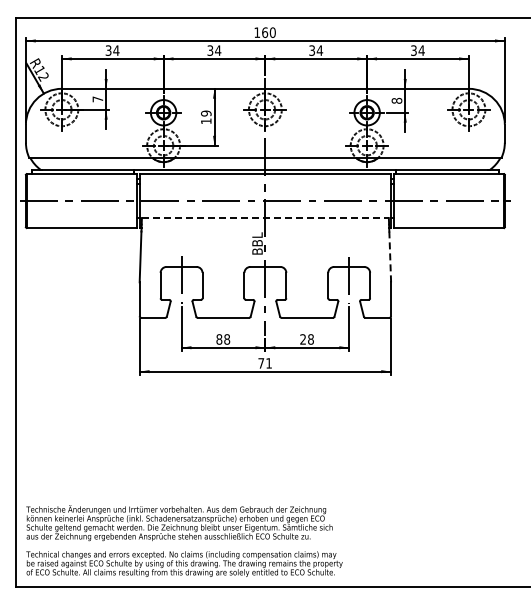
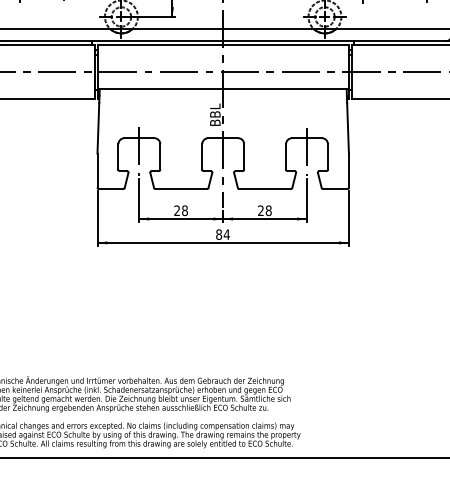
line: (265, 218) -> (223, 89), dashed -> solid
line: (390, 256) -> (348, 127), dashed -> solid
text: (219, 339) -> (177, 210), 88 -> 28
text: (265, 363) -> (223, 234), 71 -> 84

